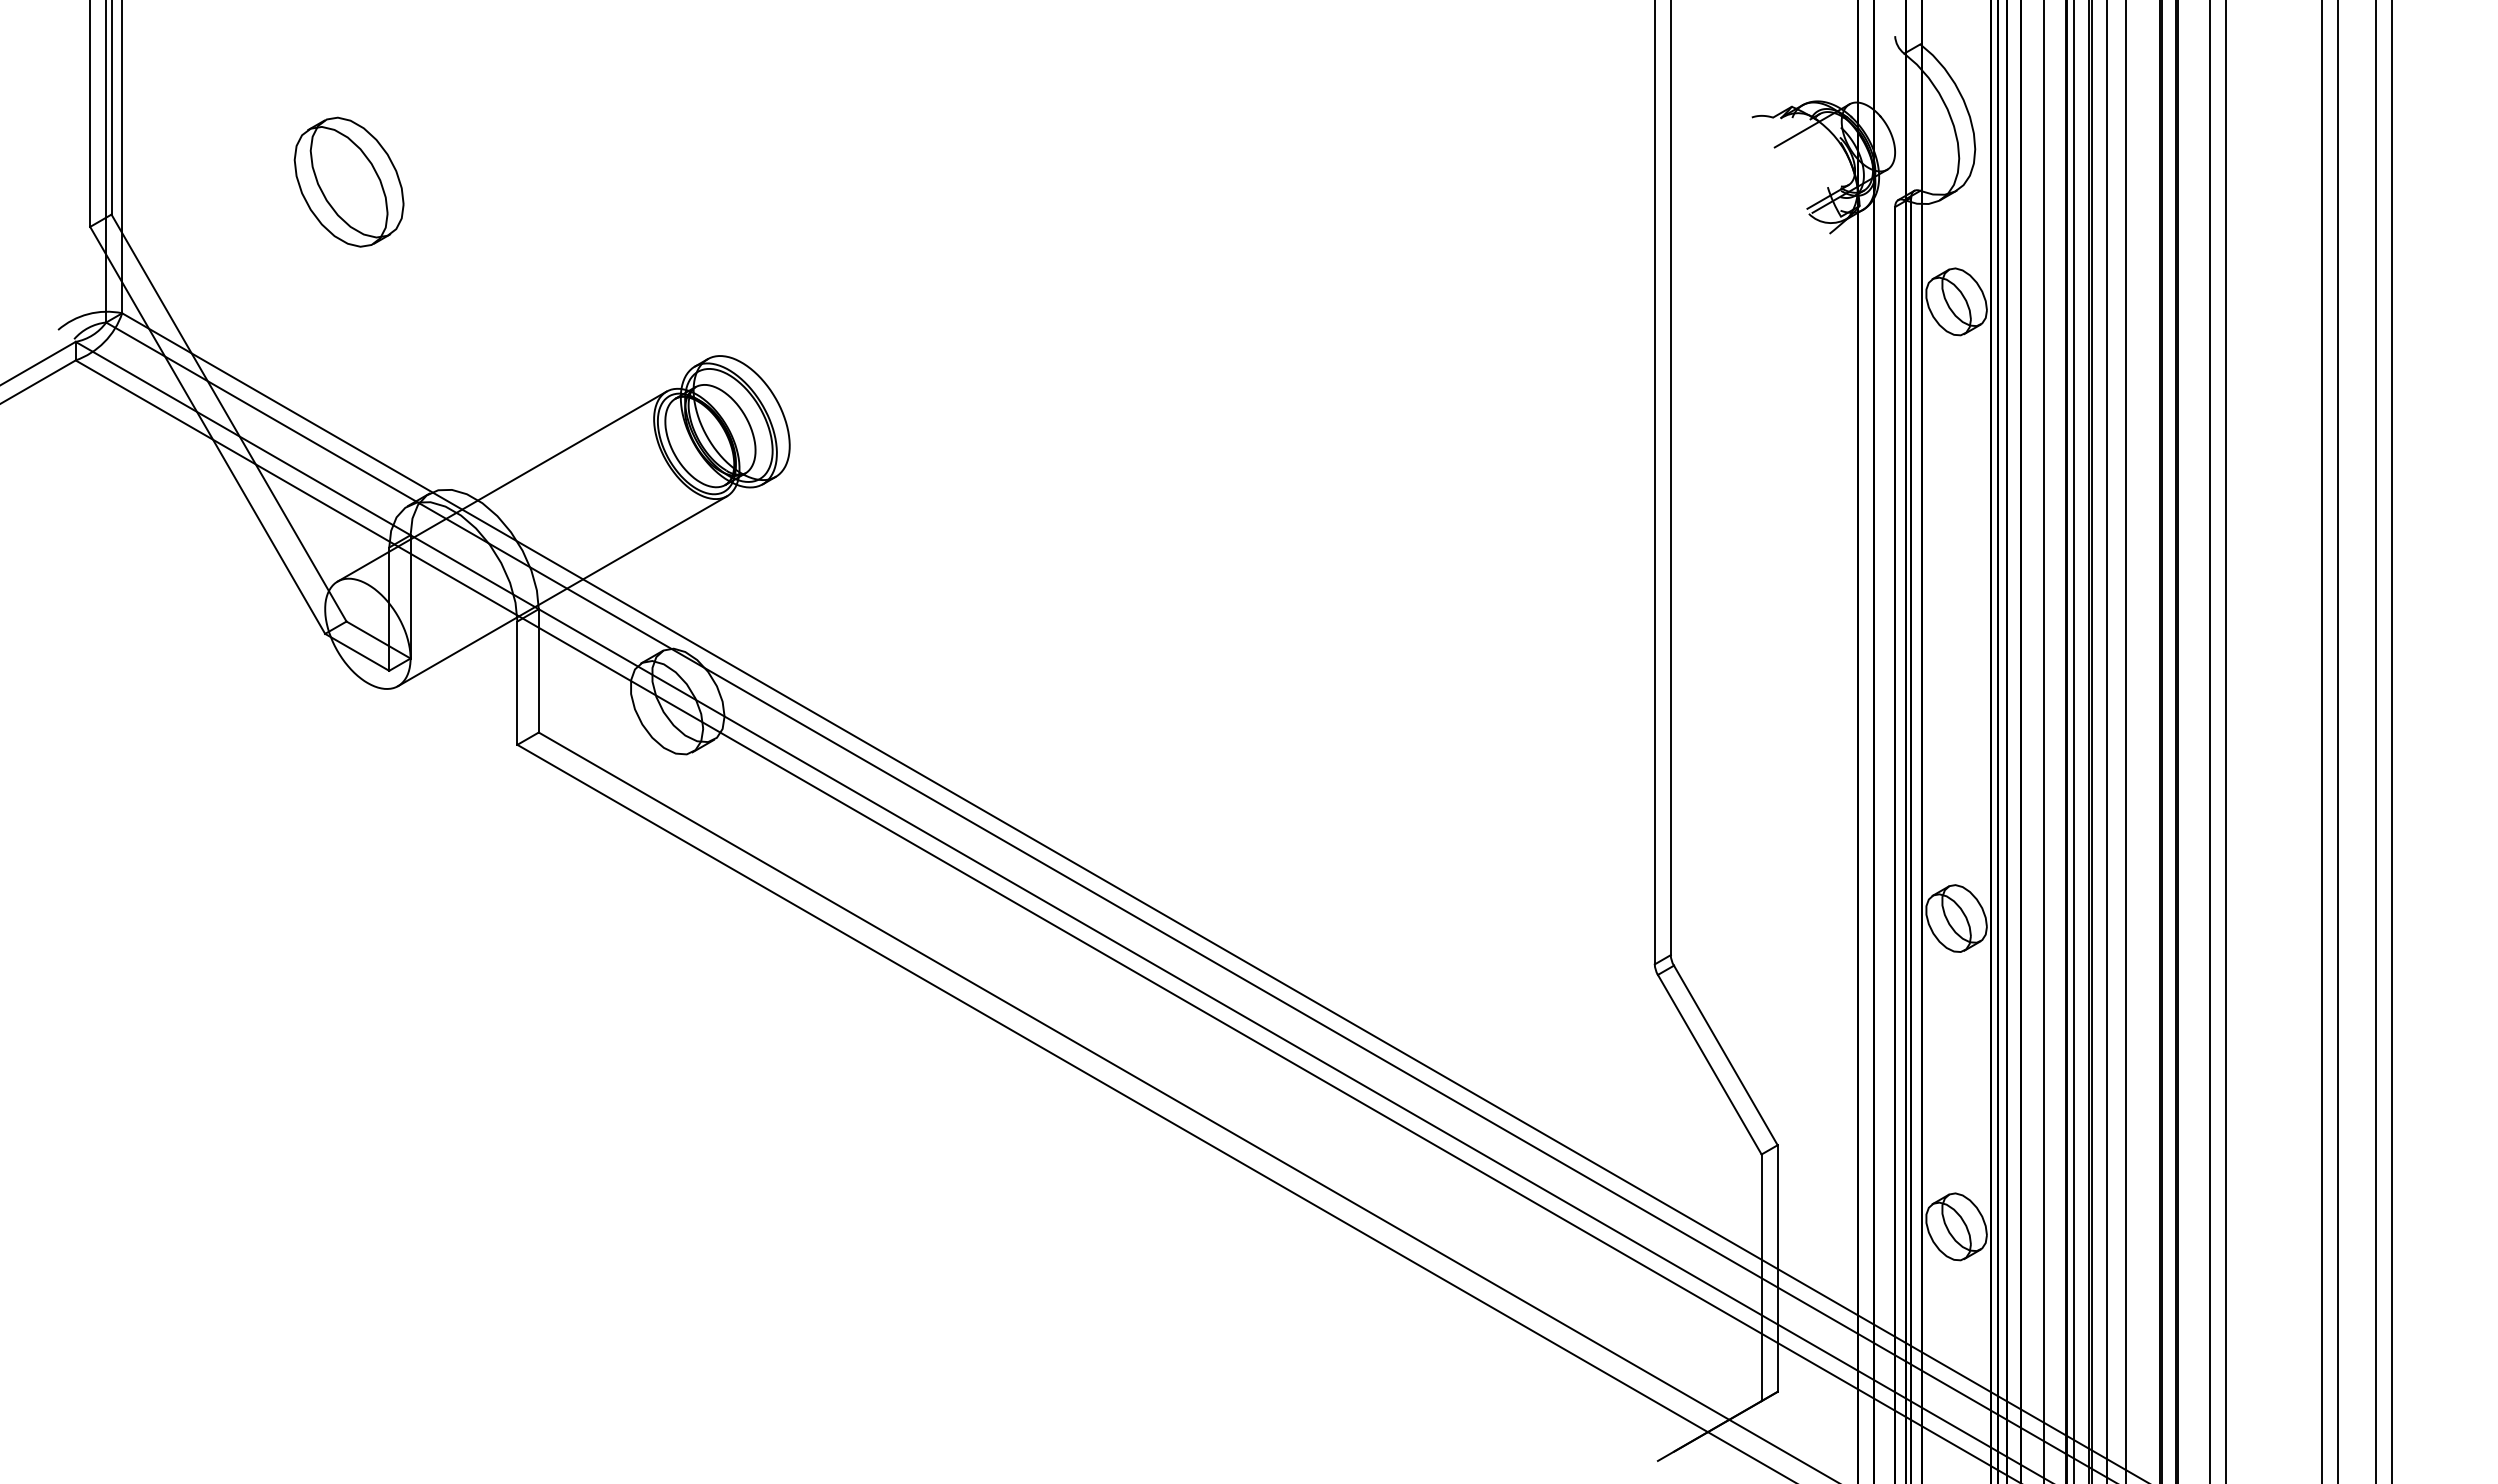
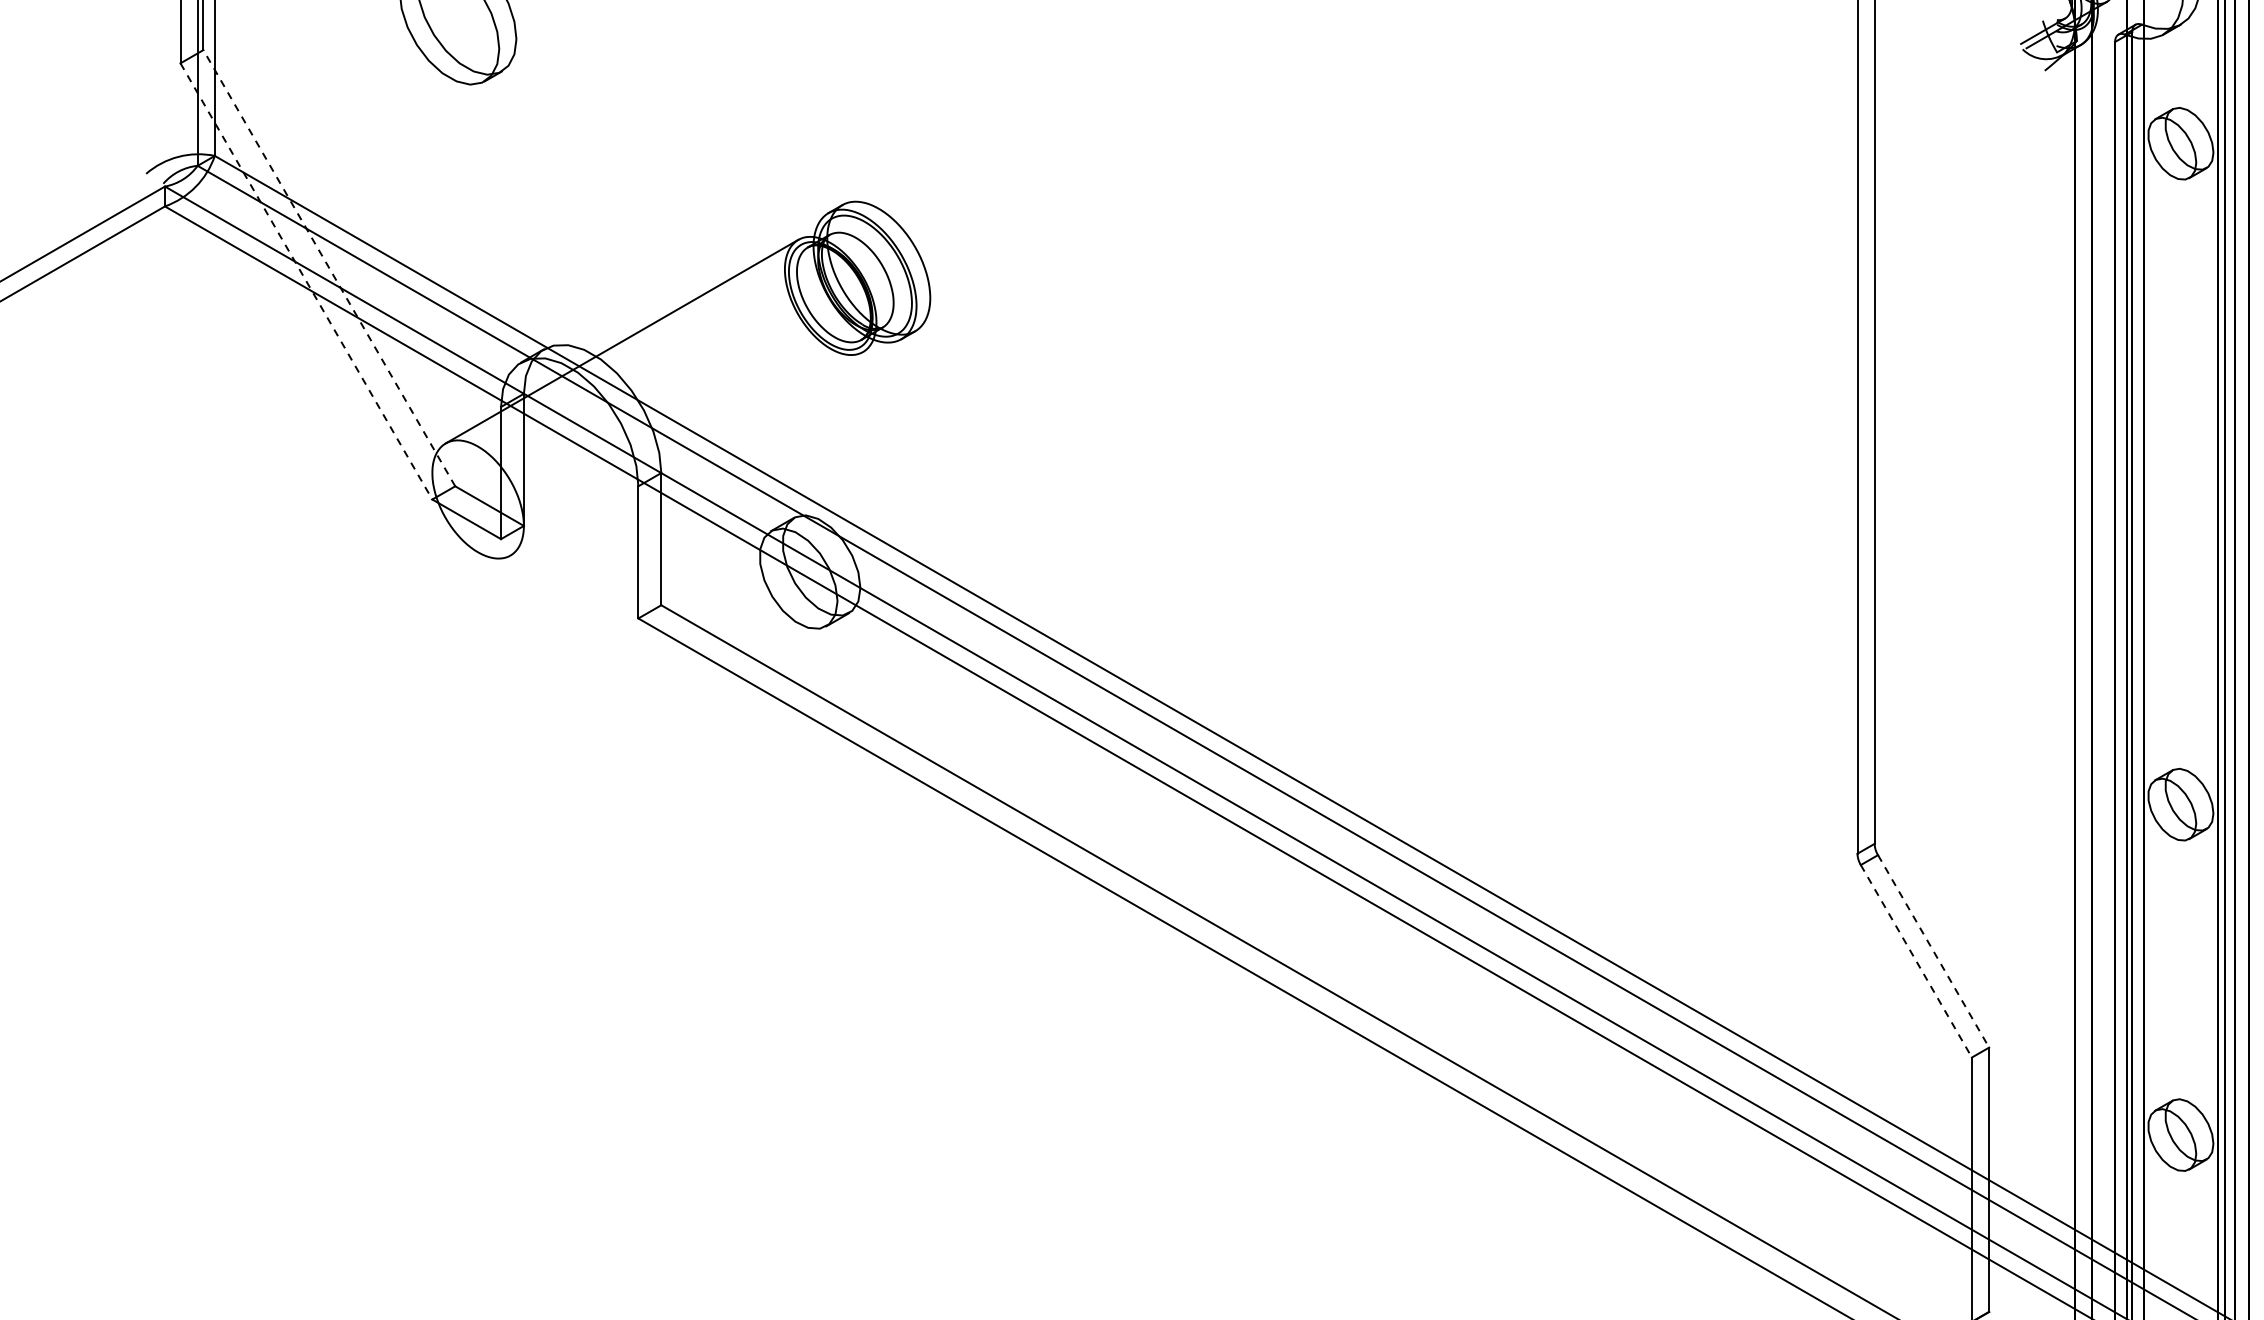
line: (229, 418) -> (329, 268), solid -> dashed
line: (207, 430) -> (306, 281), solid -> dashed
line: (562, 591) -> (686, 454), removed
line: (1725, 1055) -> (1933, 951), solid -> dashed
line: (1709, 1064) -> (1916, 961), solid -> dashed

